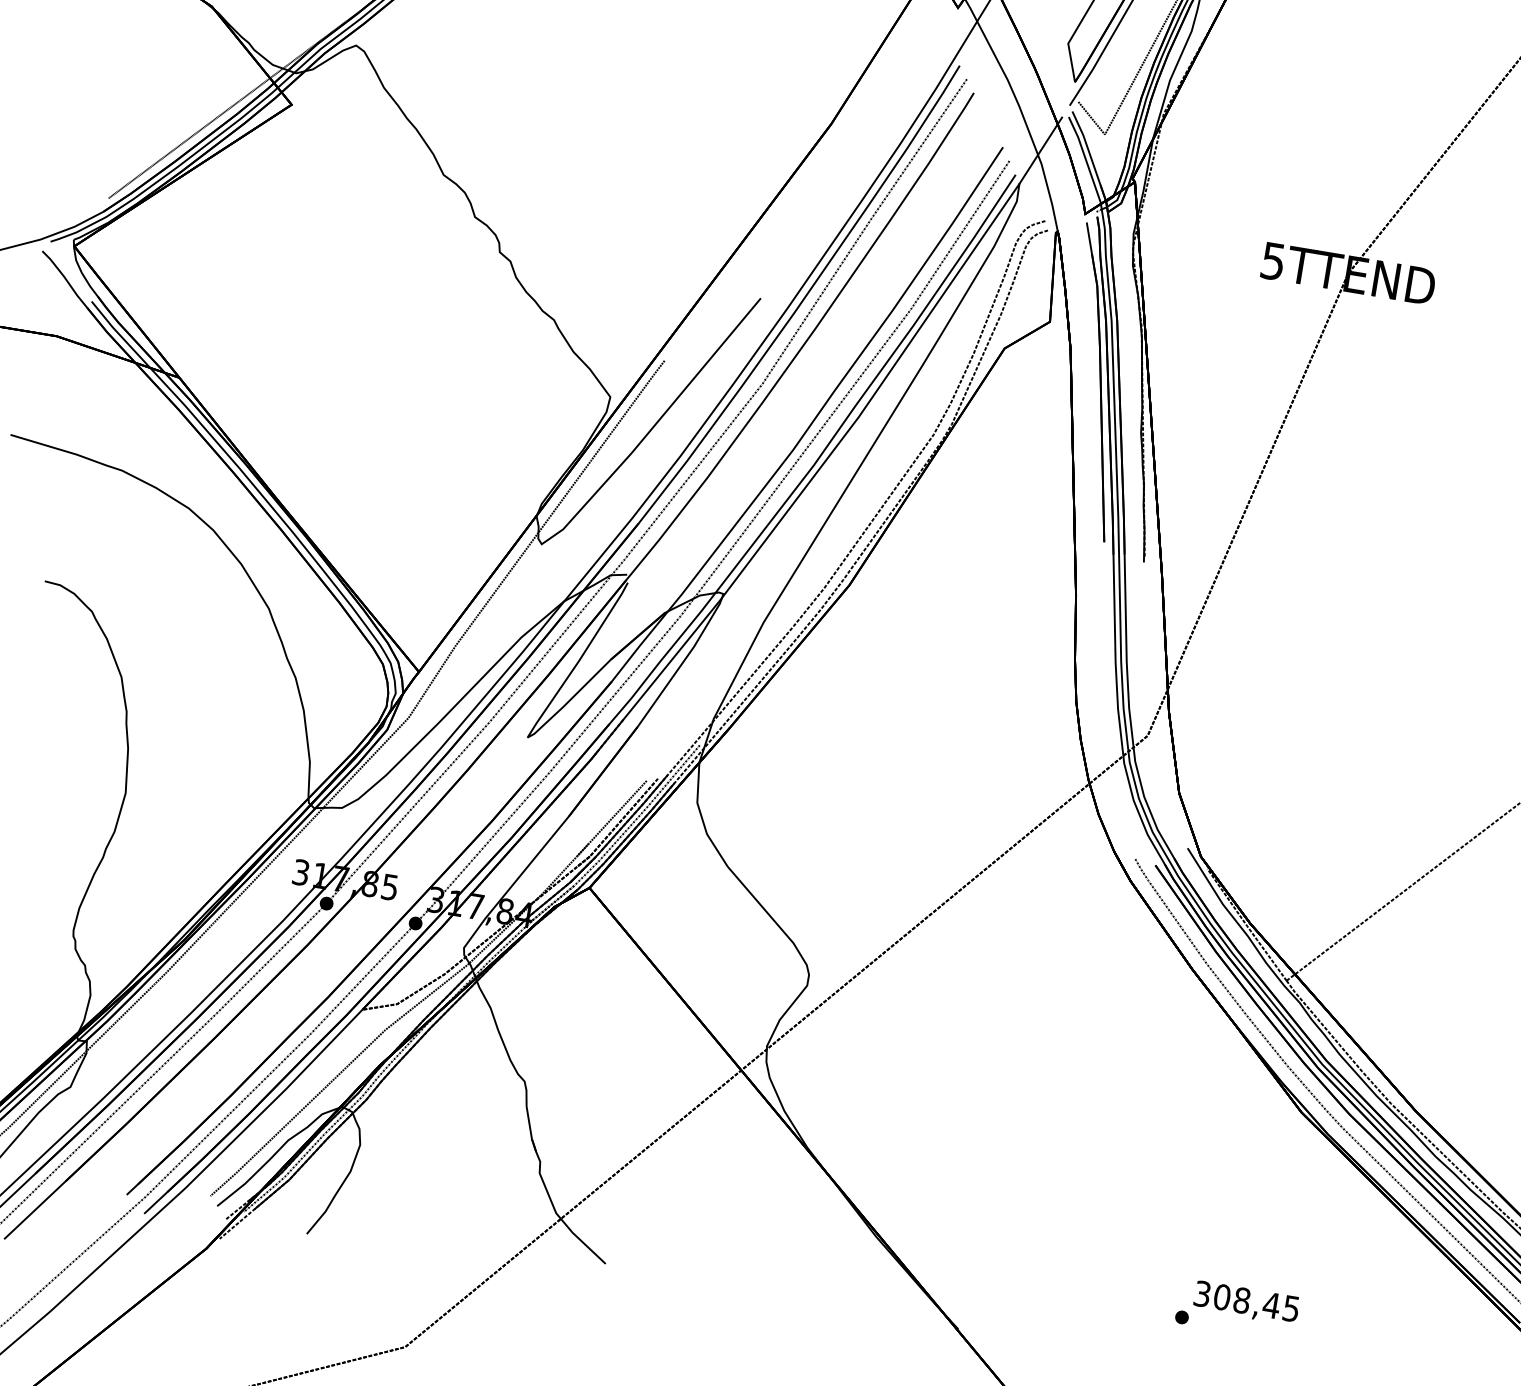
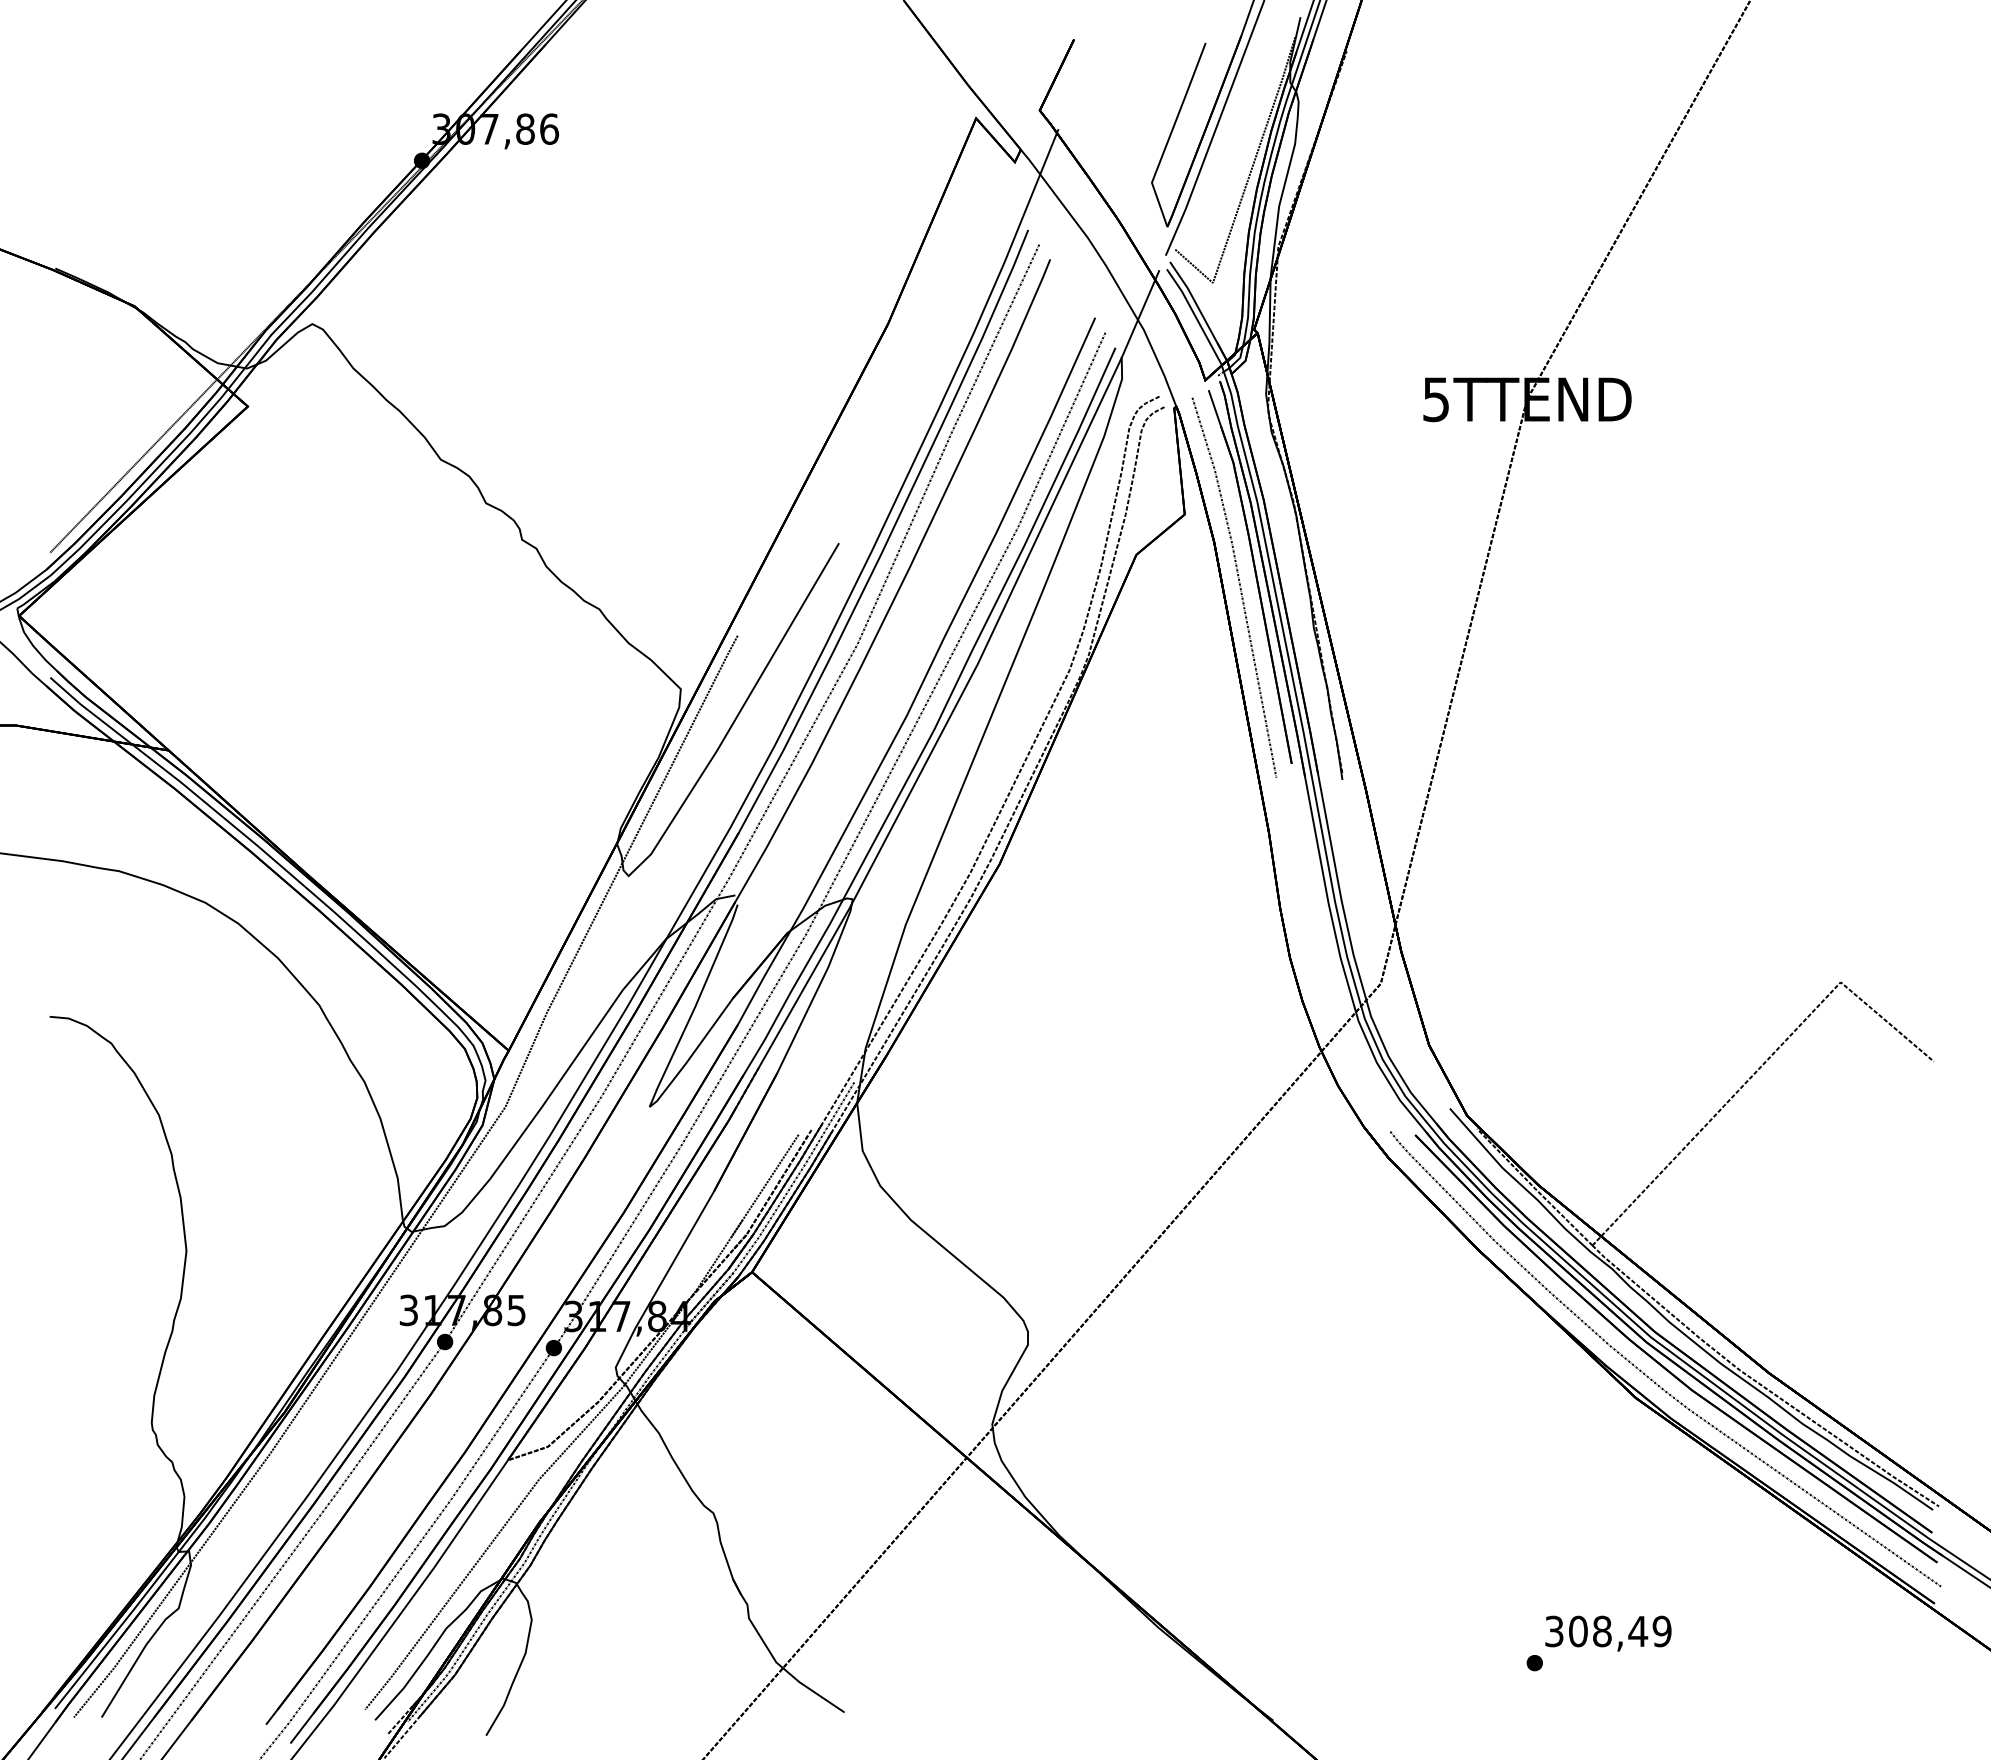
curve: (1085, 389) -> (1239, 587), added
text: (1290, 1308) -> (1661, 1631), 308,45 -> 308,49

